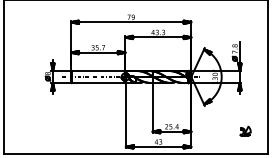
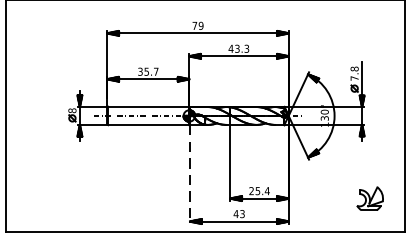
line: (125, 115) -> (189, 174), solid -> dashed
part: (245, 130) -> (370, 196), size x1.6

